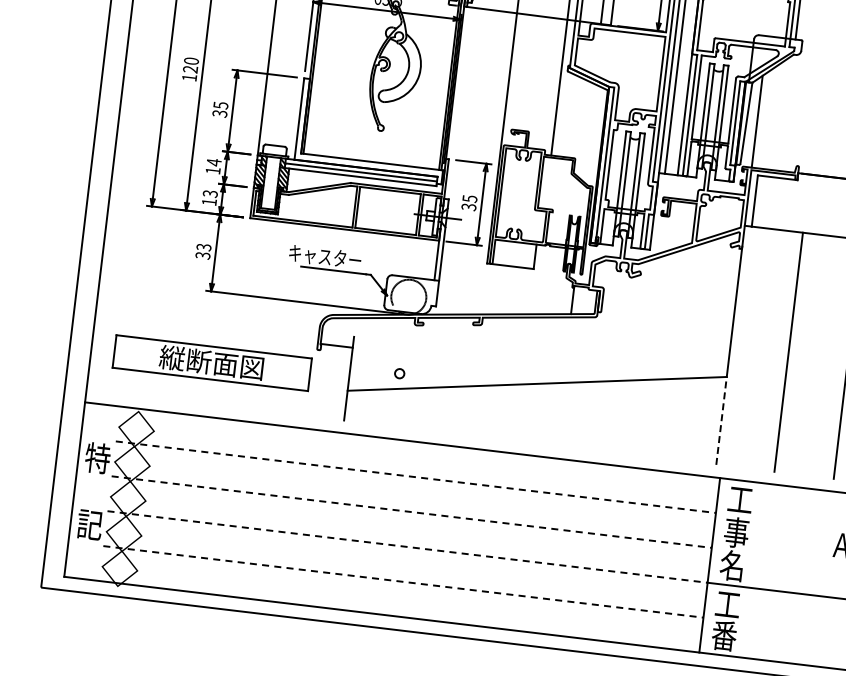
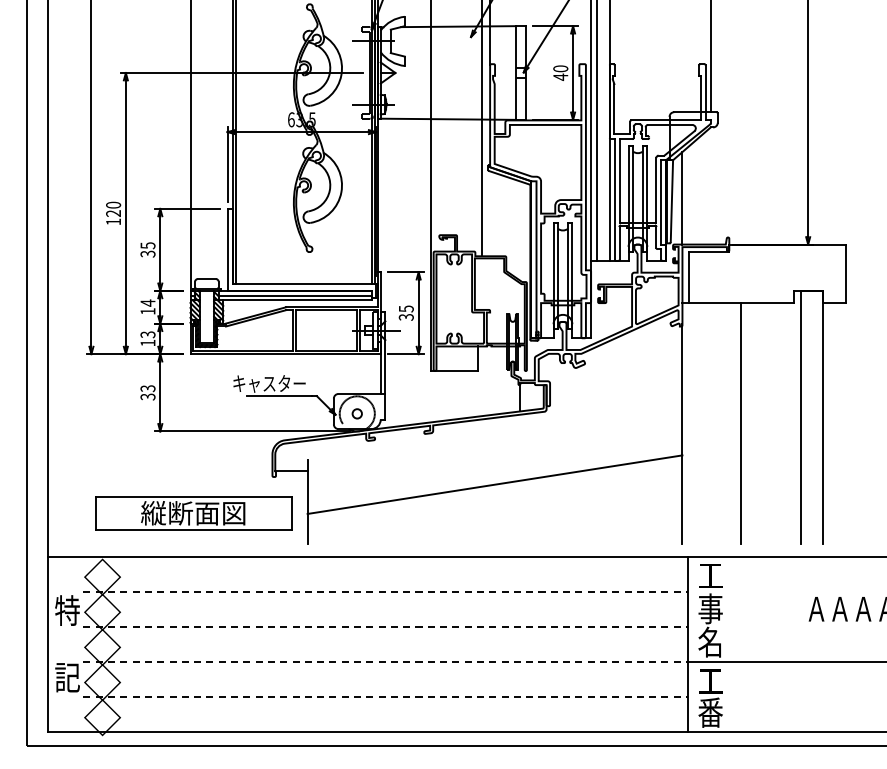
part: (211, 363) -> (193, 513), moved
circle: (398, 373) -> (356, 413), moved
line: (721, 420) -> (682, 499), dashed -> solid

